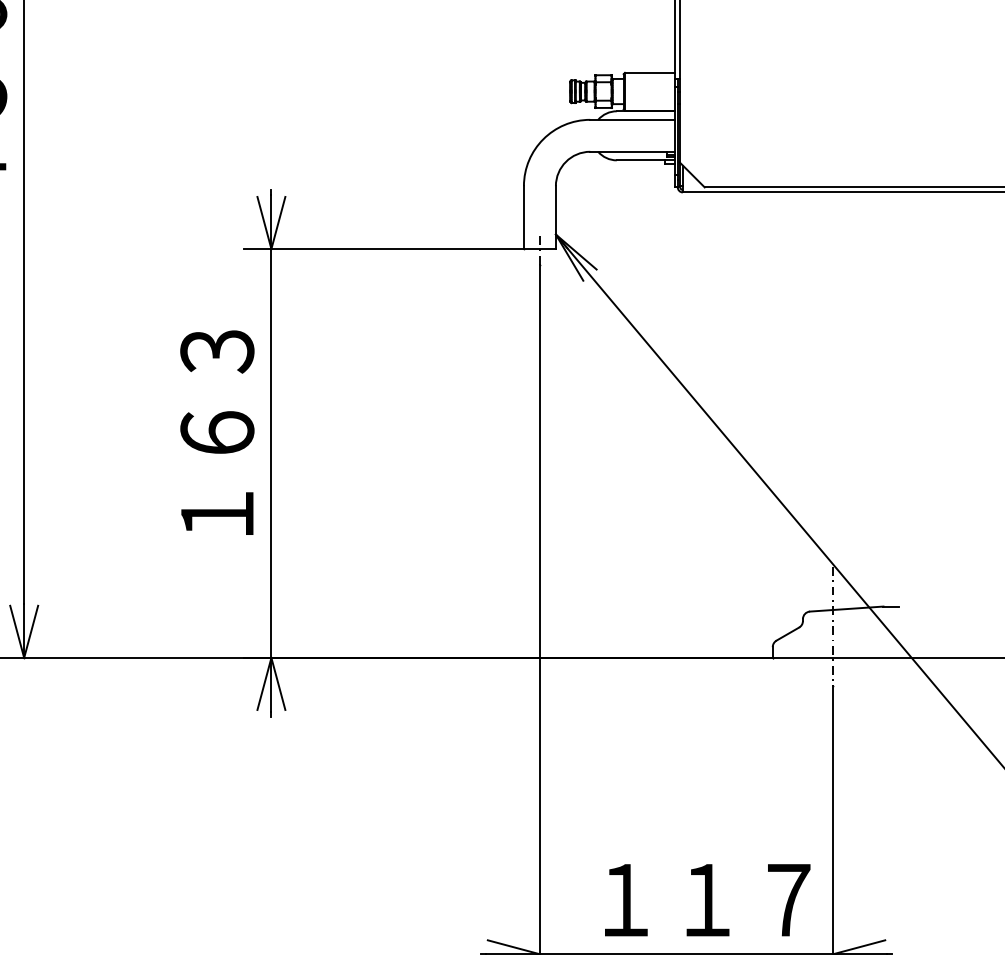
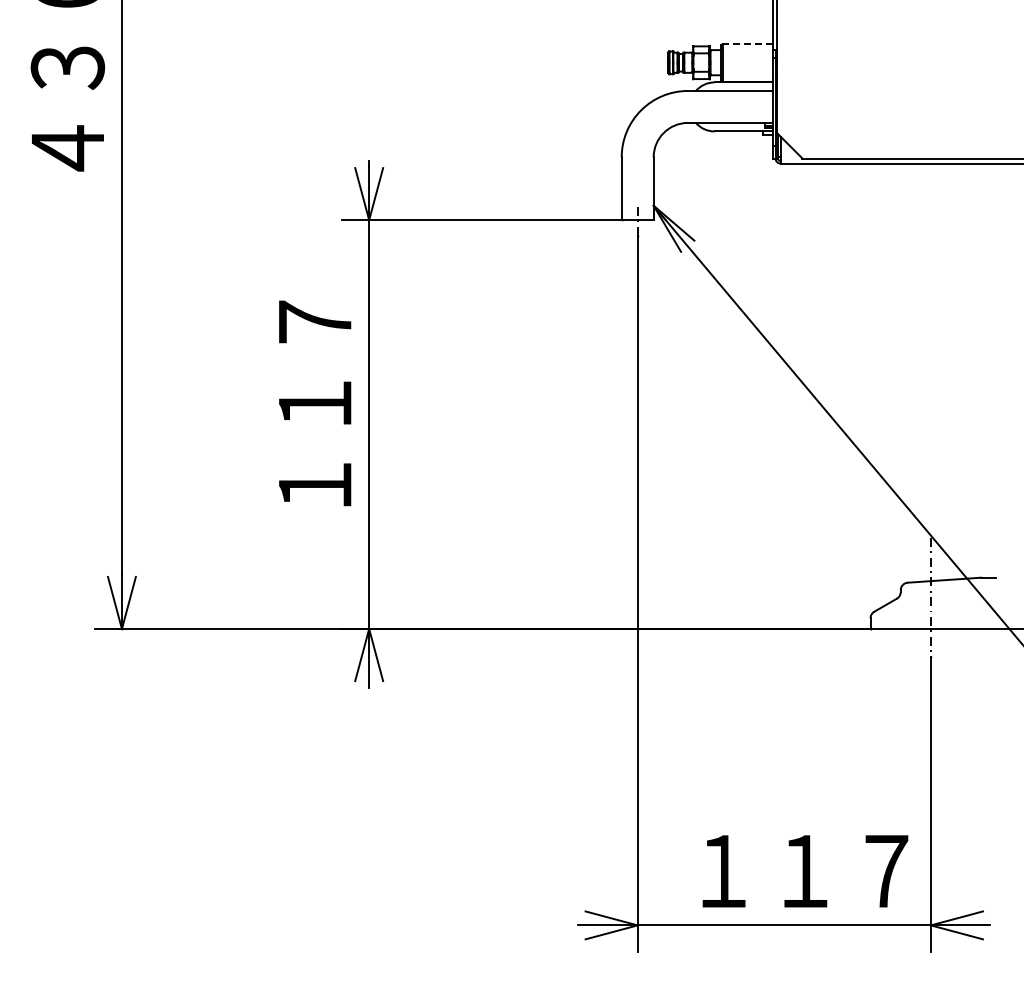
line: (649, 73) -> (747, 44), solid -> dashed
text: (217, 391) -> (315, 362), １６３ -> １１７

